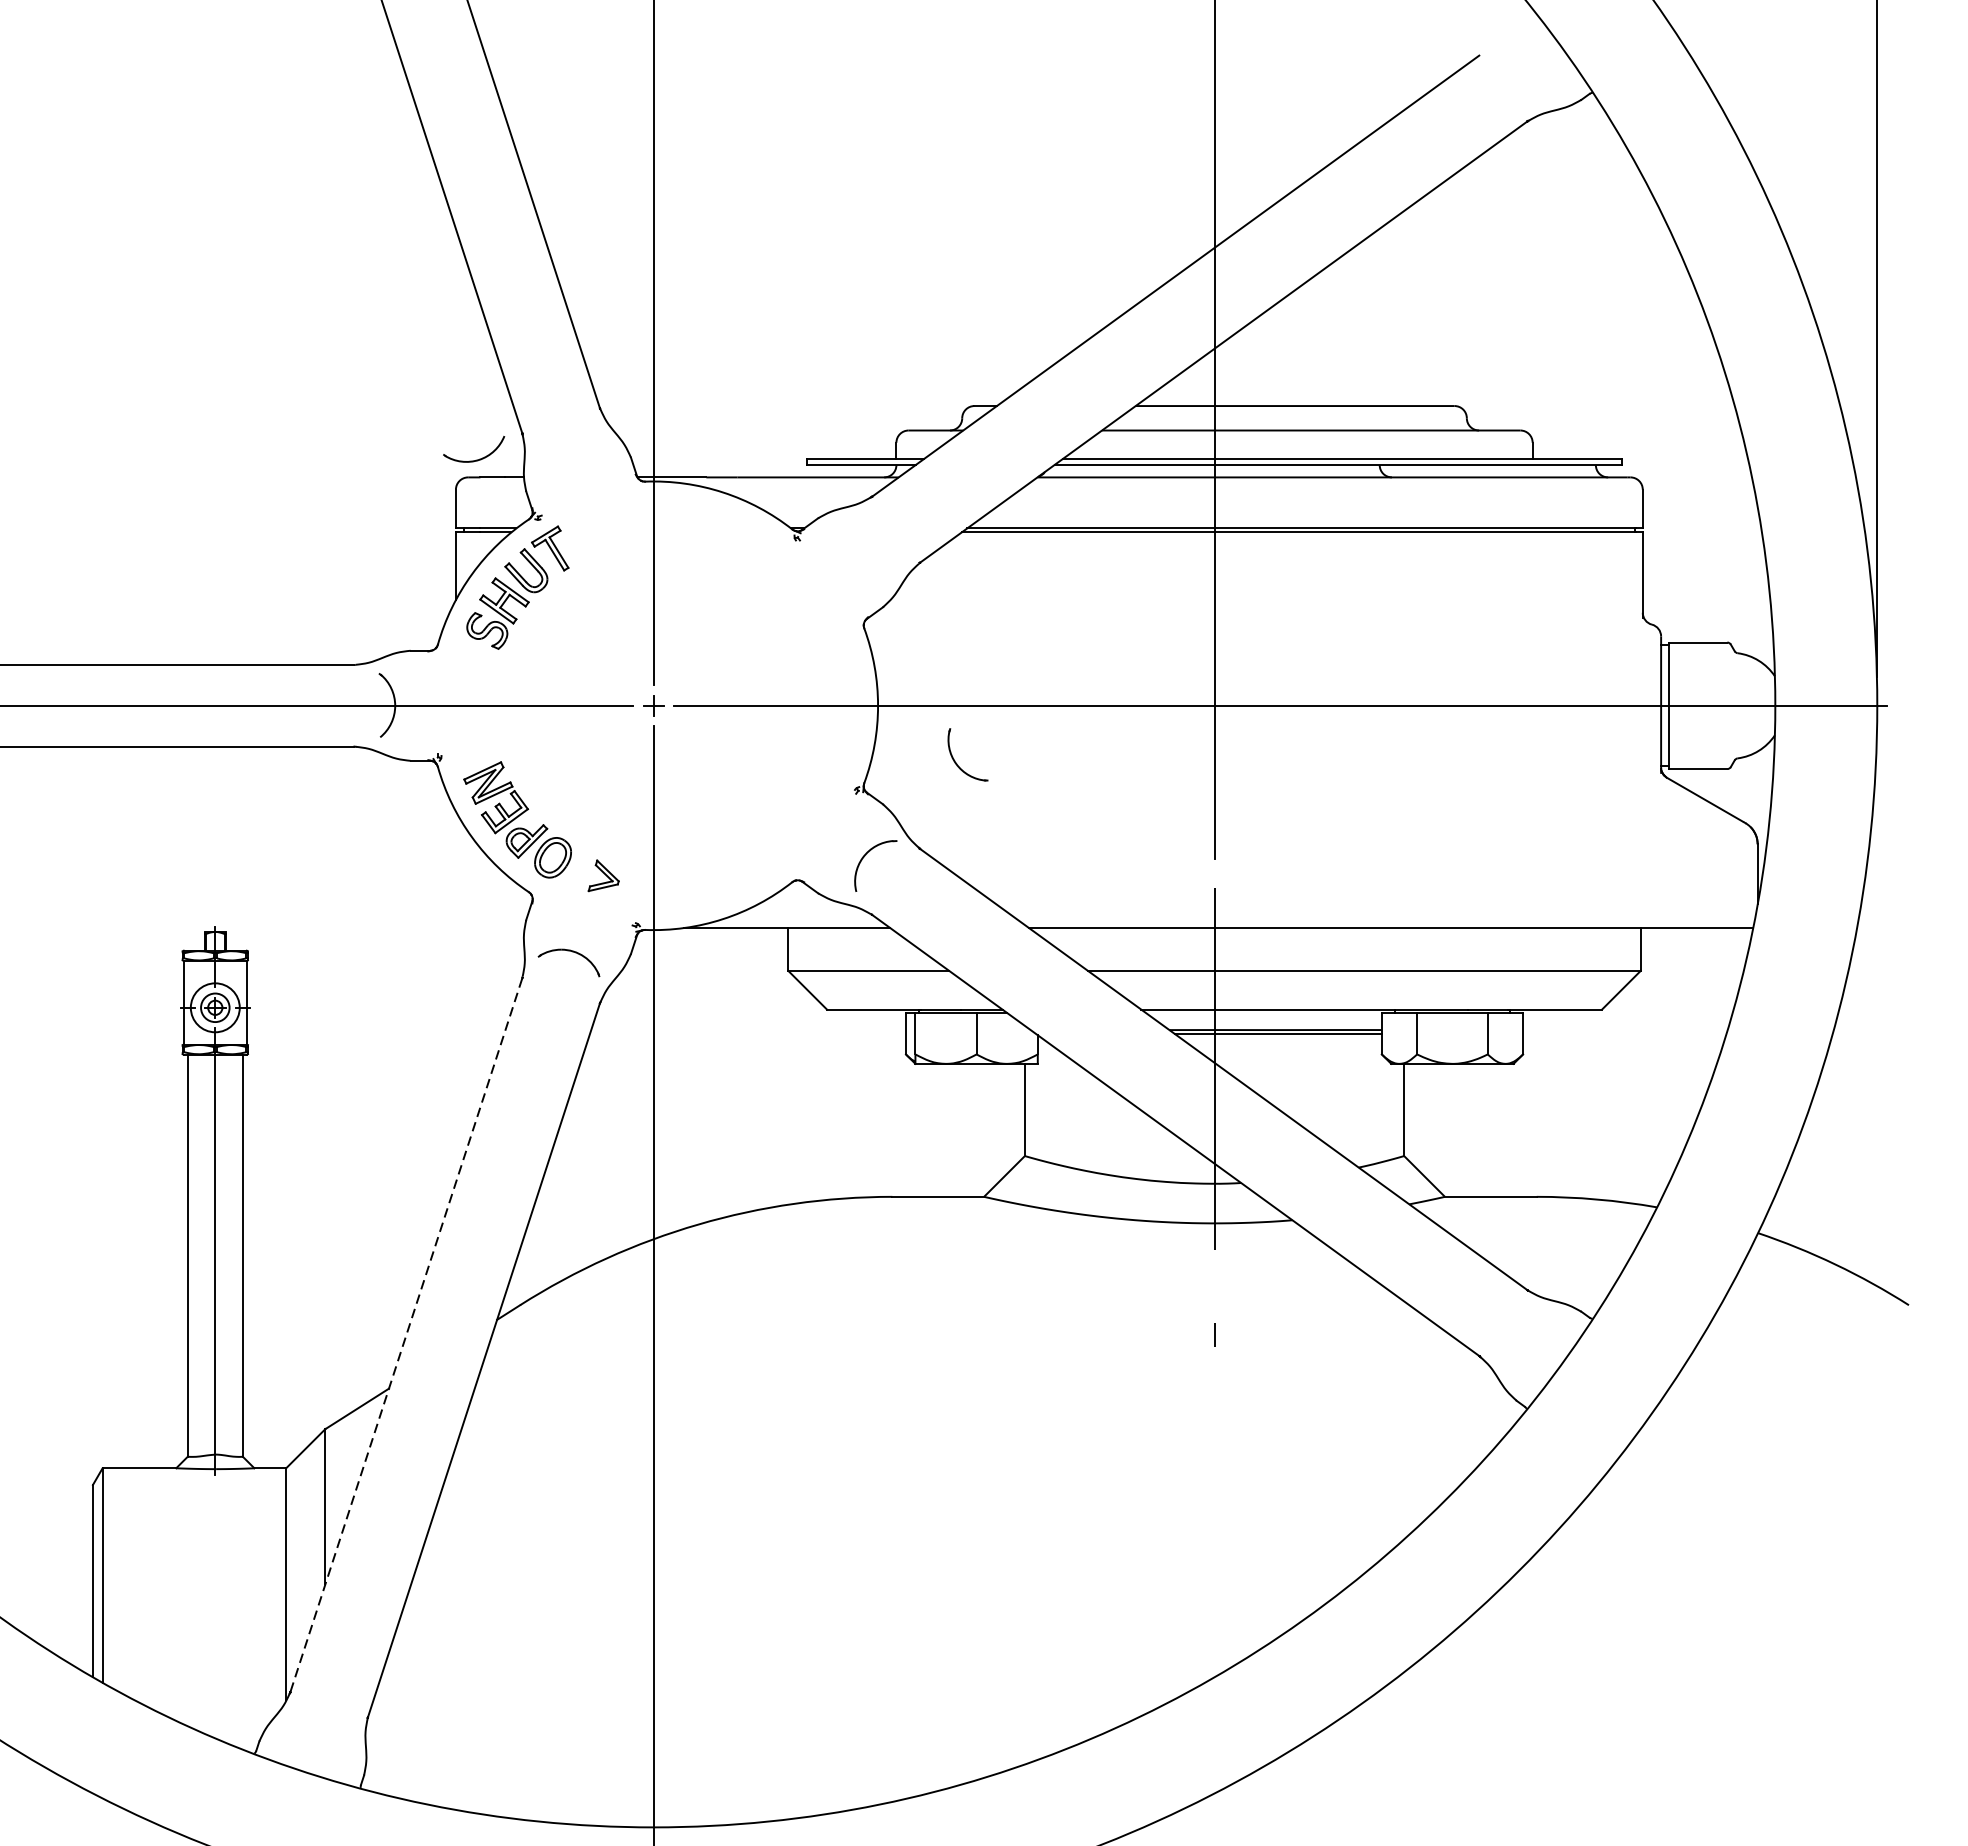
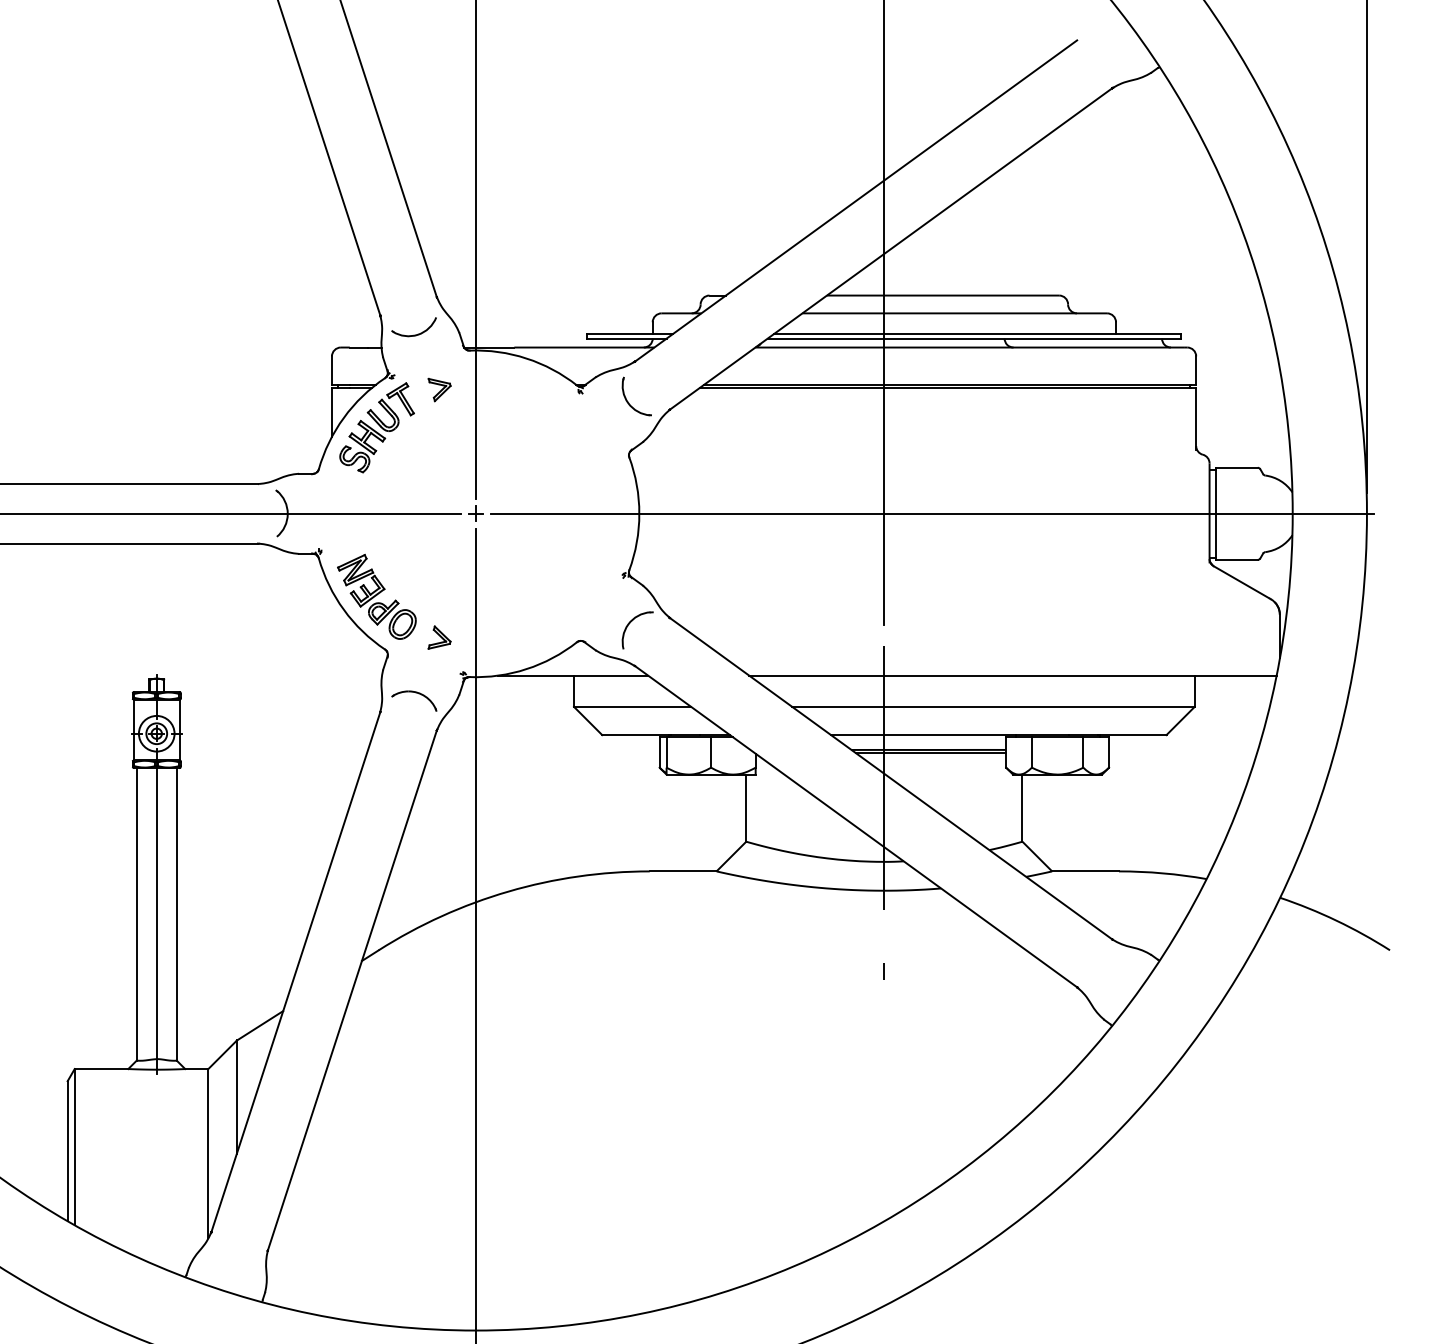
part: (473, 459) -> (413, 334), moved
part: (603, 535) -> (439, 389), added
part: (956, 761) -> (628, 401), moved
line: (405, 1335) -> (295, 972), dashed -> solid

